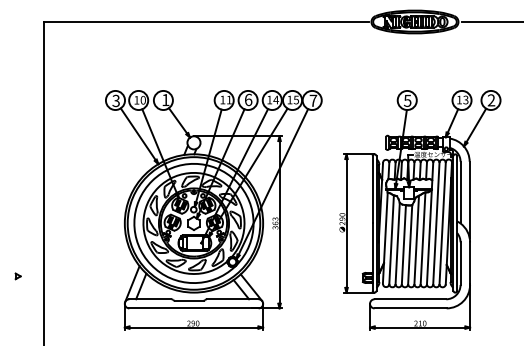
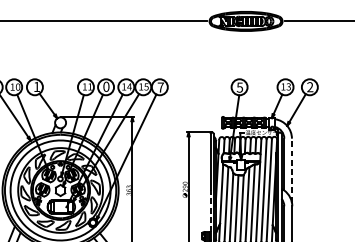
text: (248, 99) -> (106, 86), 6 -> 0
line: (469, 199) -> (291, 170), solid -> dashed
line: (372, 248) -> (210, 211), solid -> dashed

